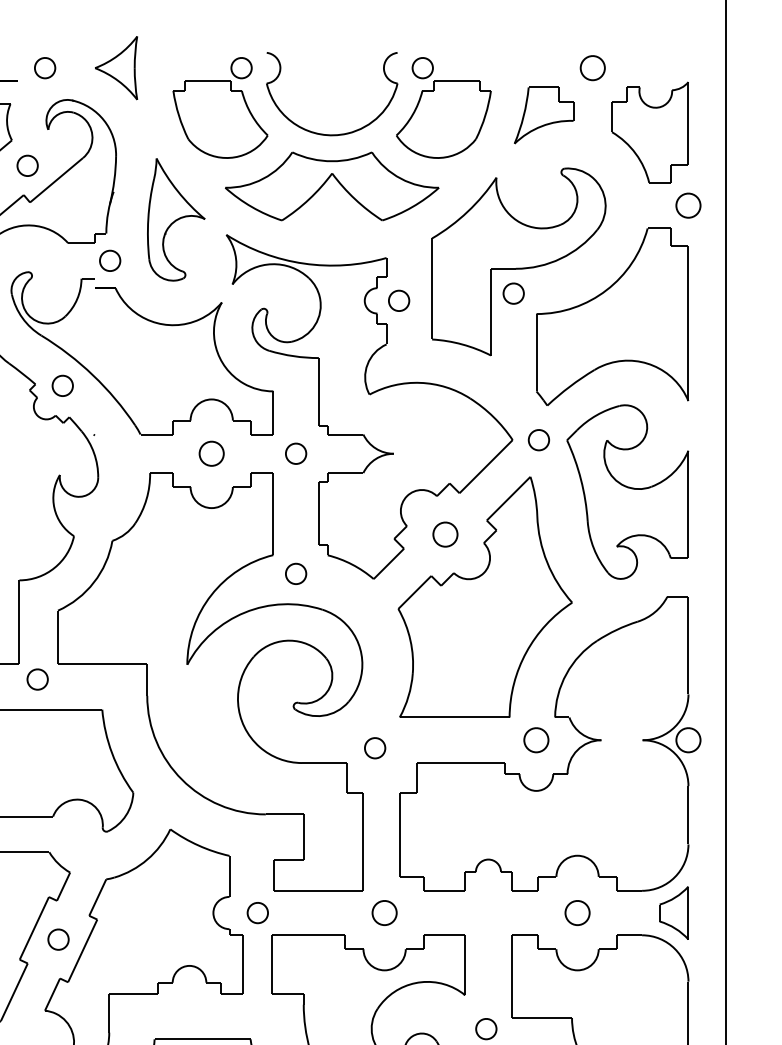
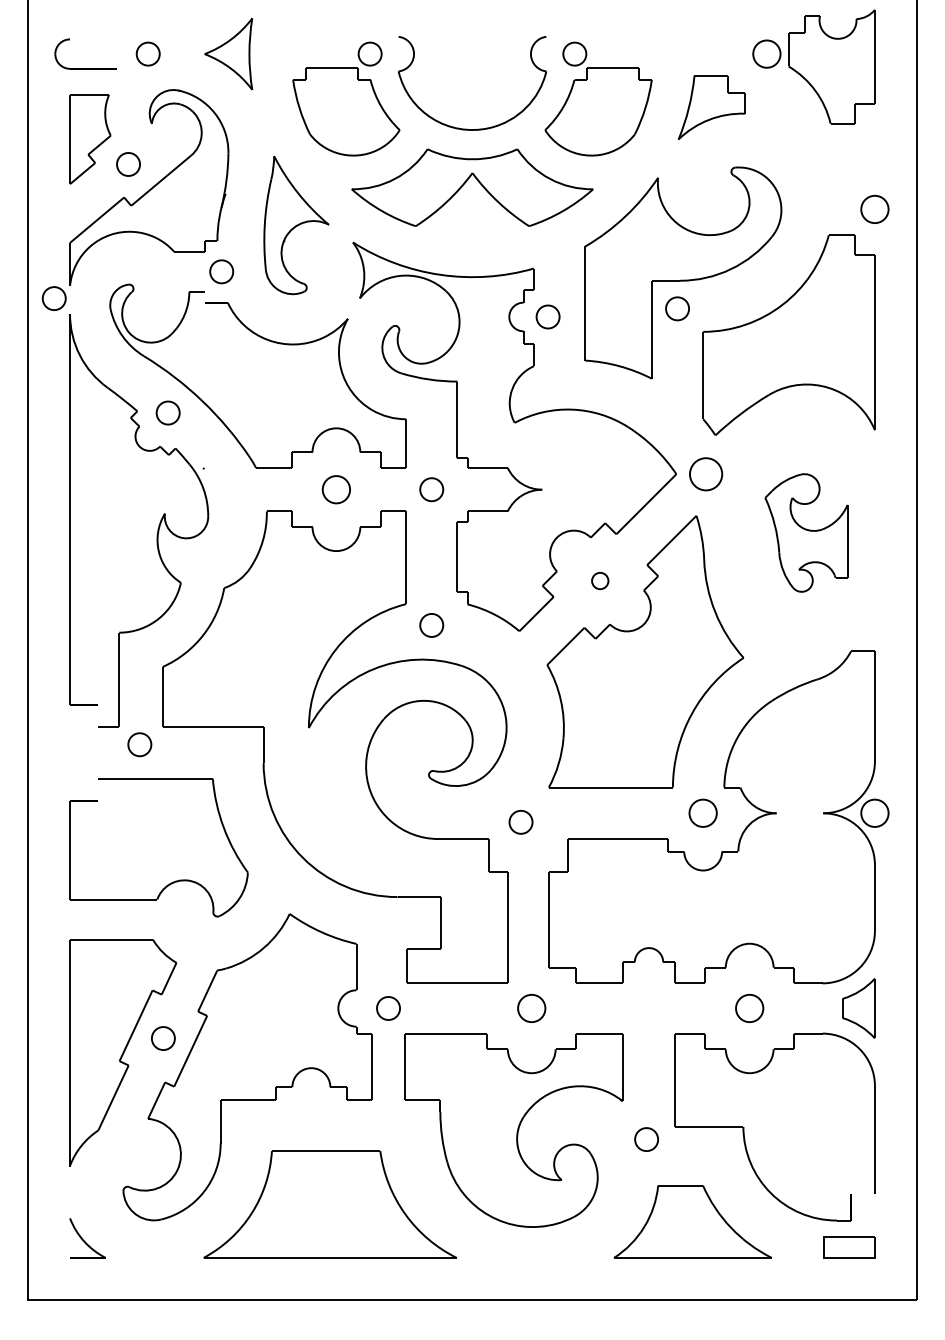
part: (650, 132) -> (831, 66), moved
part: (538, 440) -> (705, 474), size x1.4
part: (627, 491) -> (806, 532), size x0.6
part: (444, 534) -> (599, 580), size x0.6

